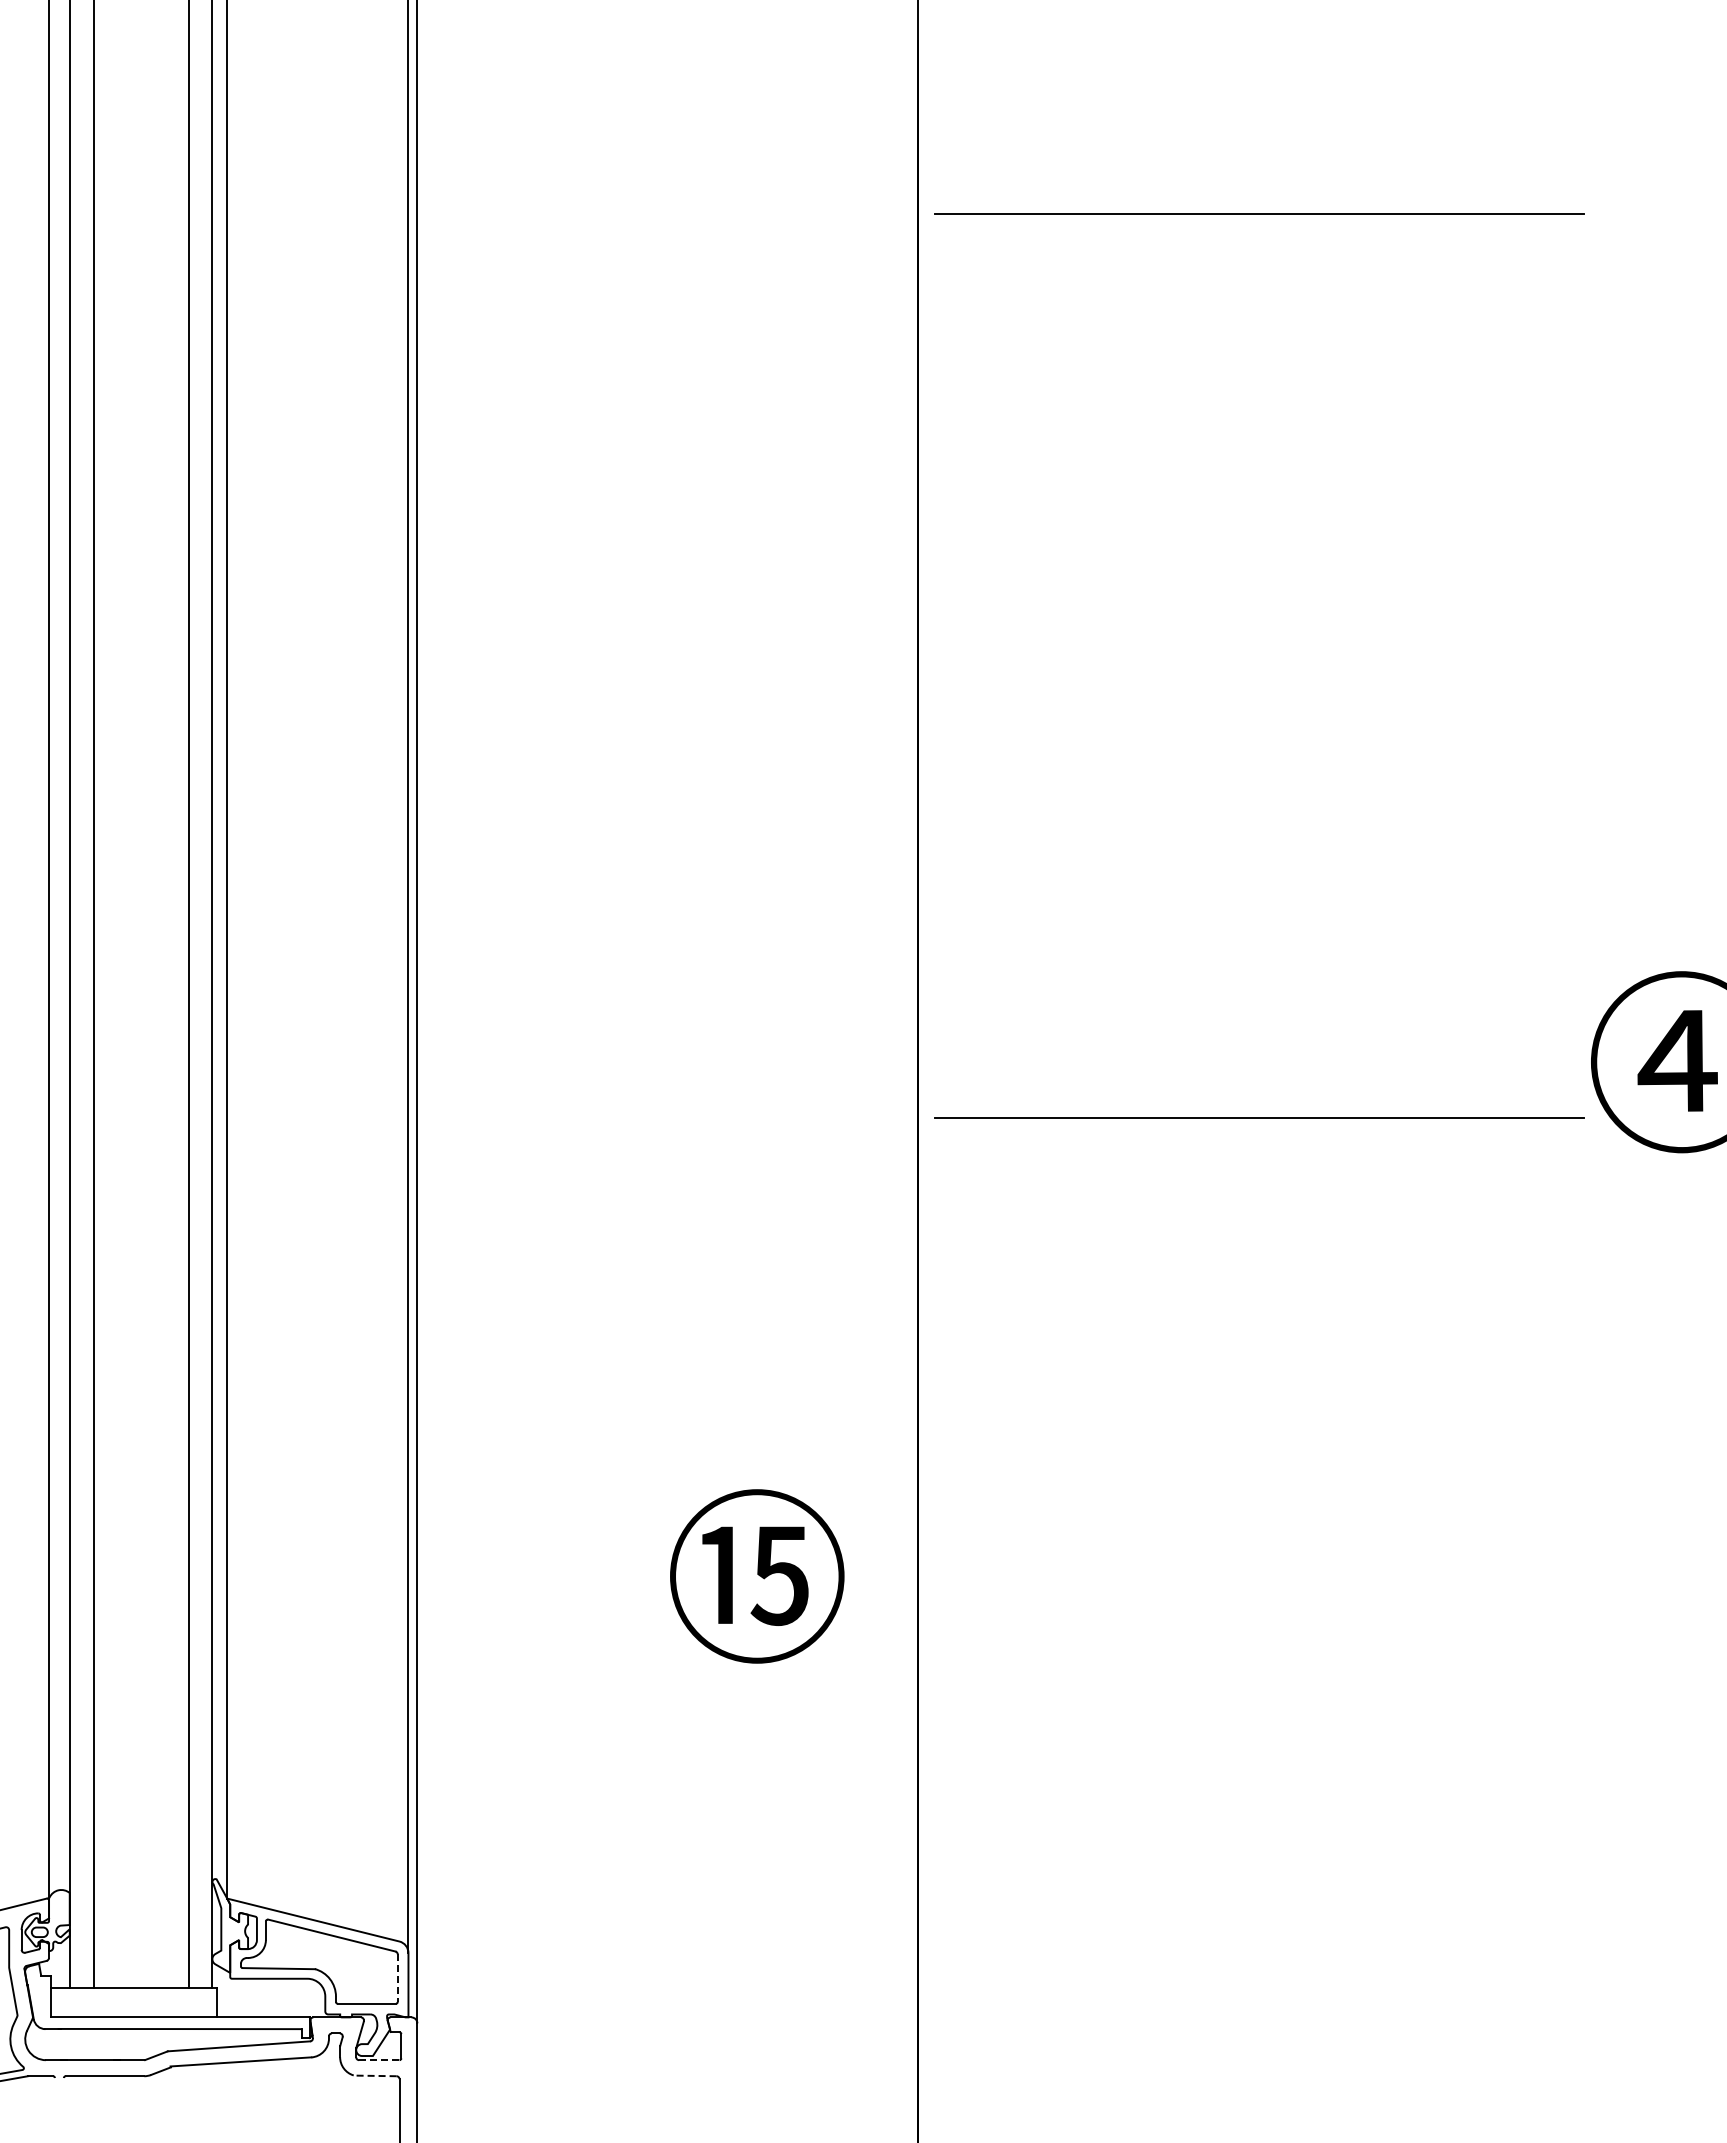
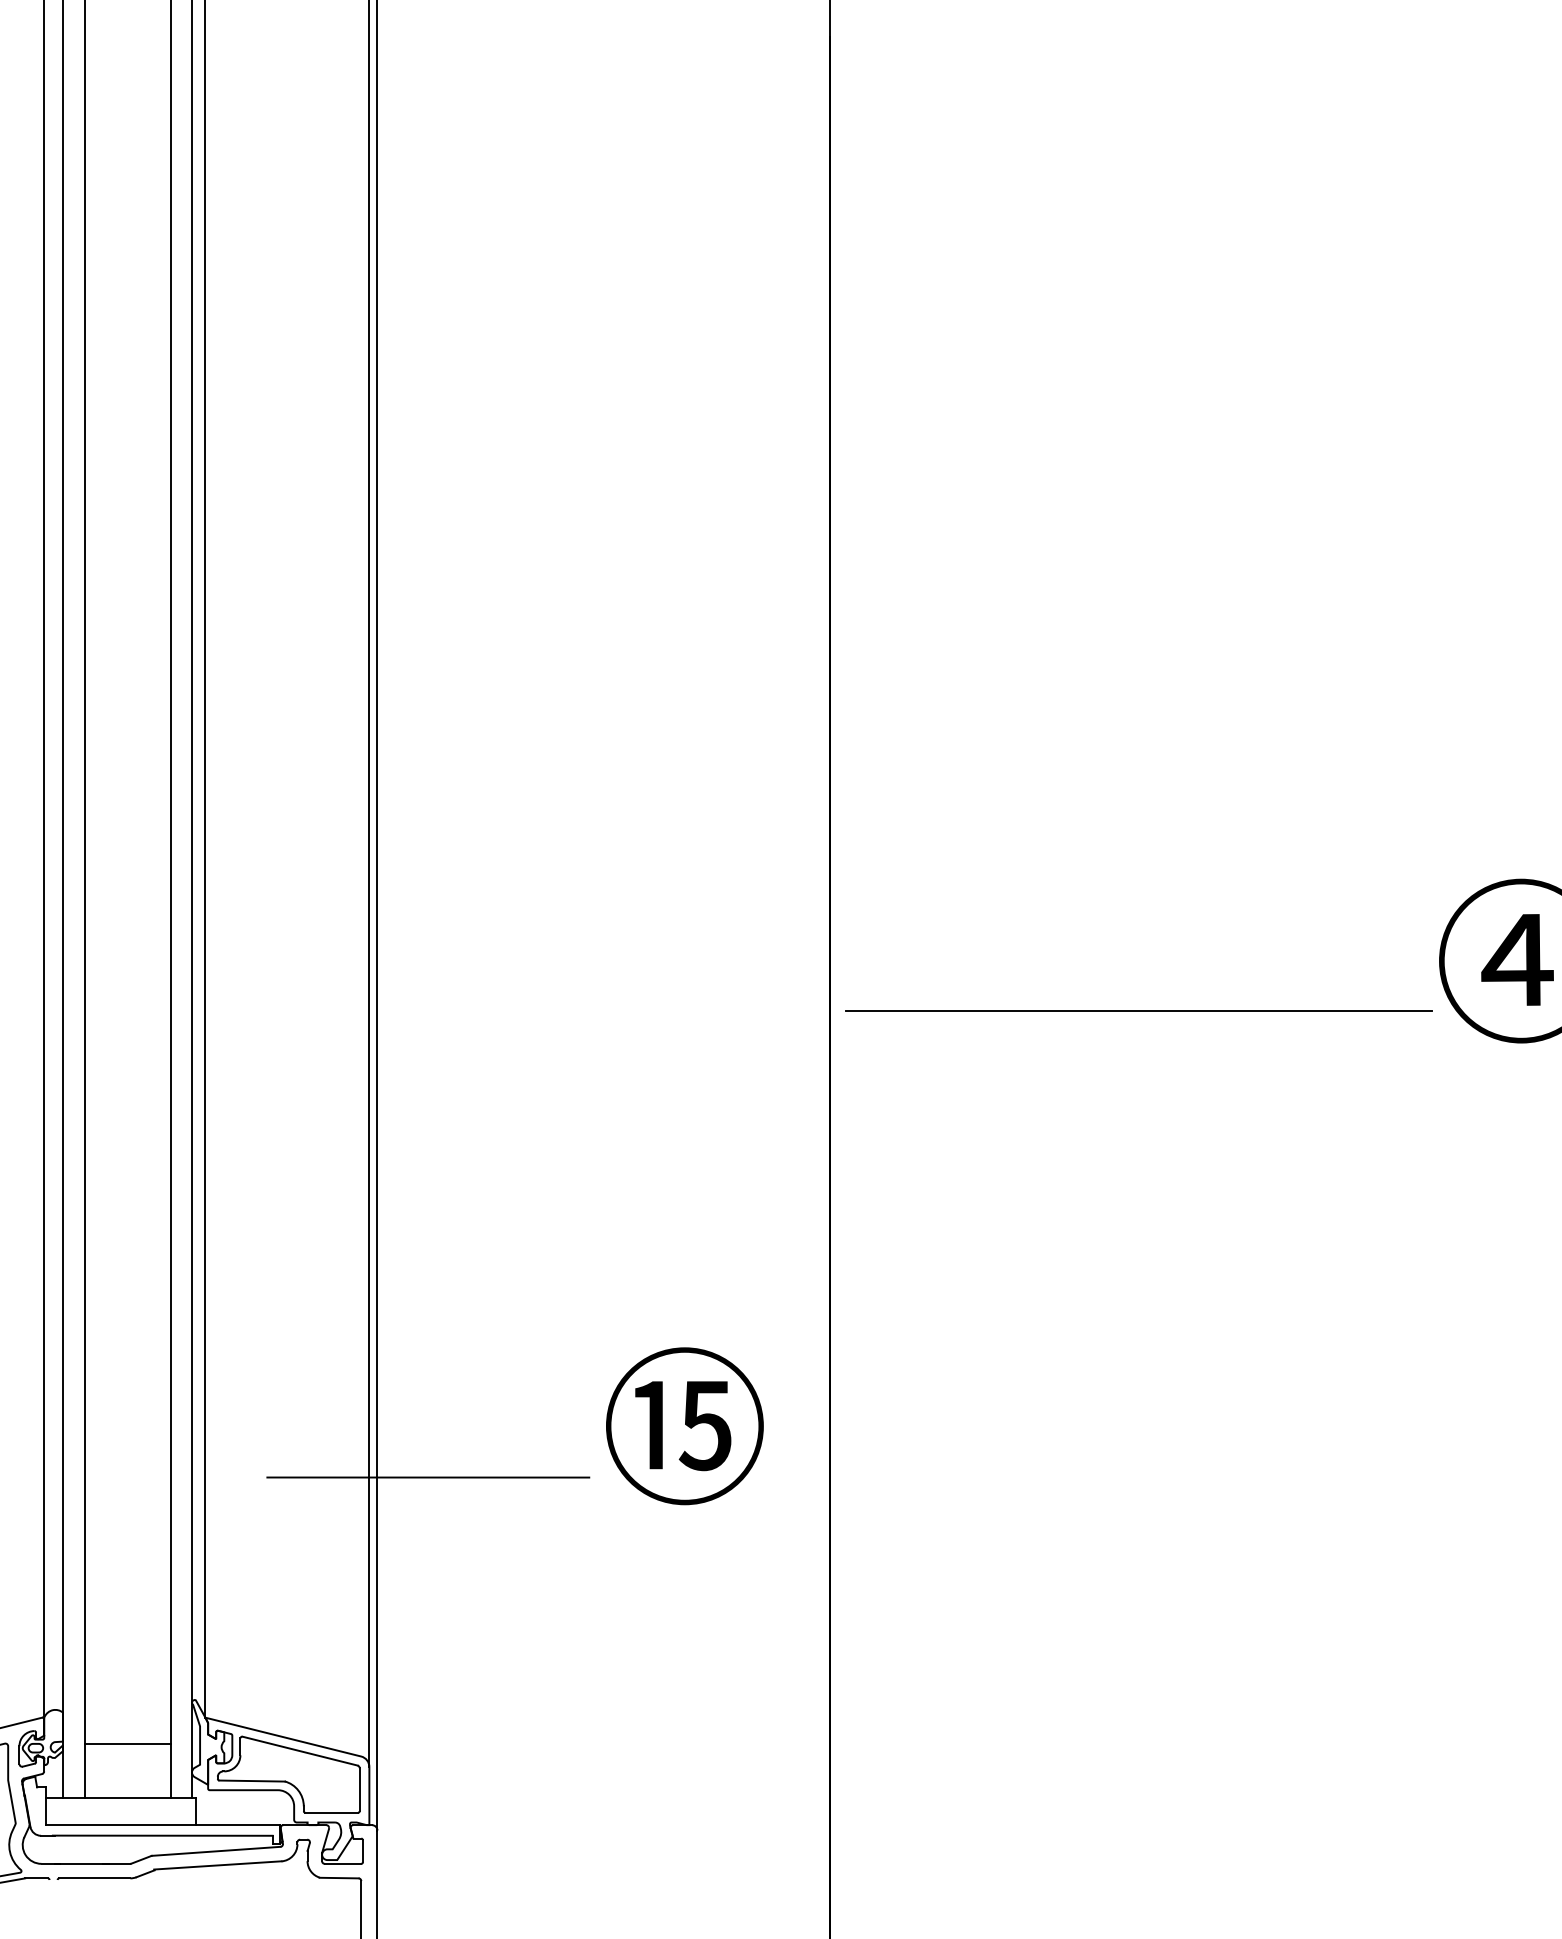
line: (1259, 213) -> (1139, 193), removed
line: (473, 1633) -> (428, 1477), added
line: (140, 1928) -> (126, 1744), added
line: (397, 1978) -> (359, 1789), dashed -> solid
line: (379, 2060) -> (343, 1864), dashed -> solid
line: (375, 2075) -> (339, 1877), dashed -> solid

